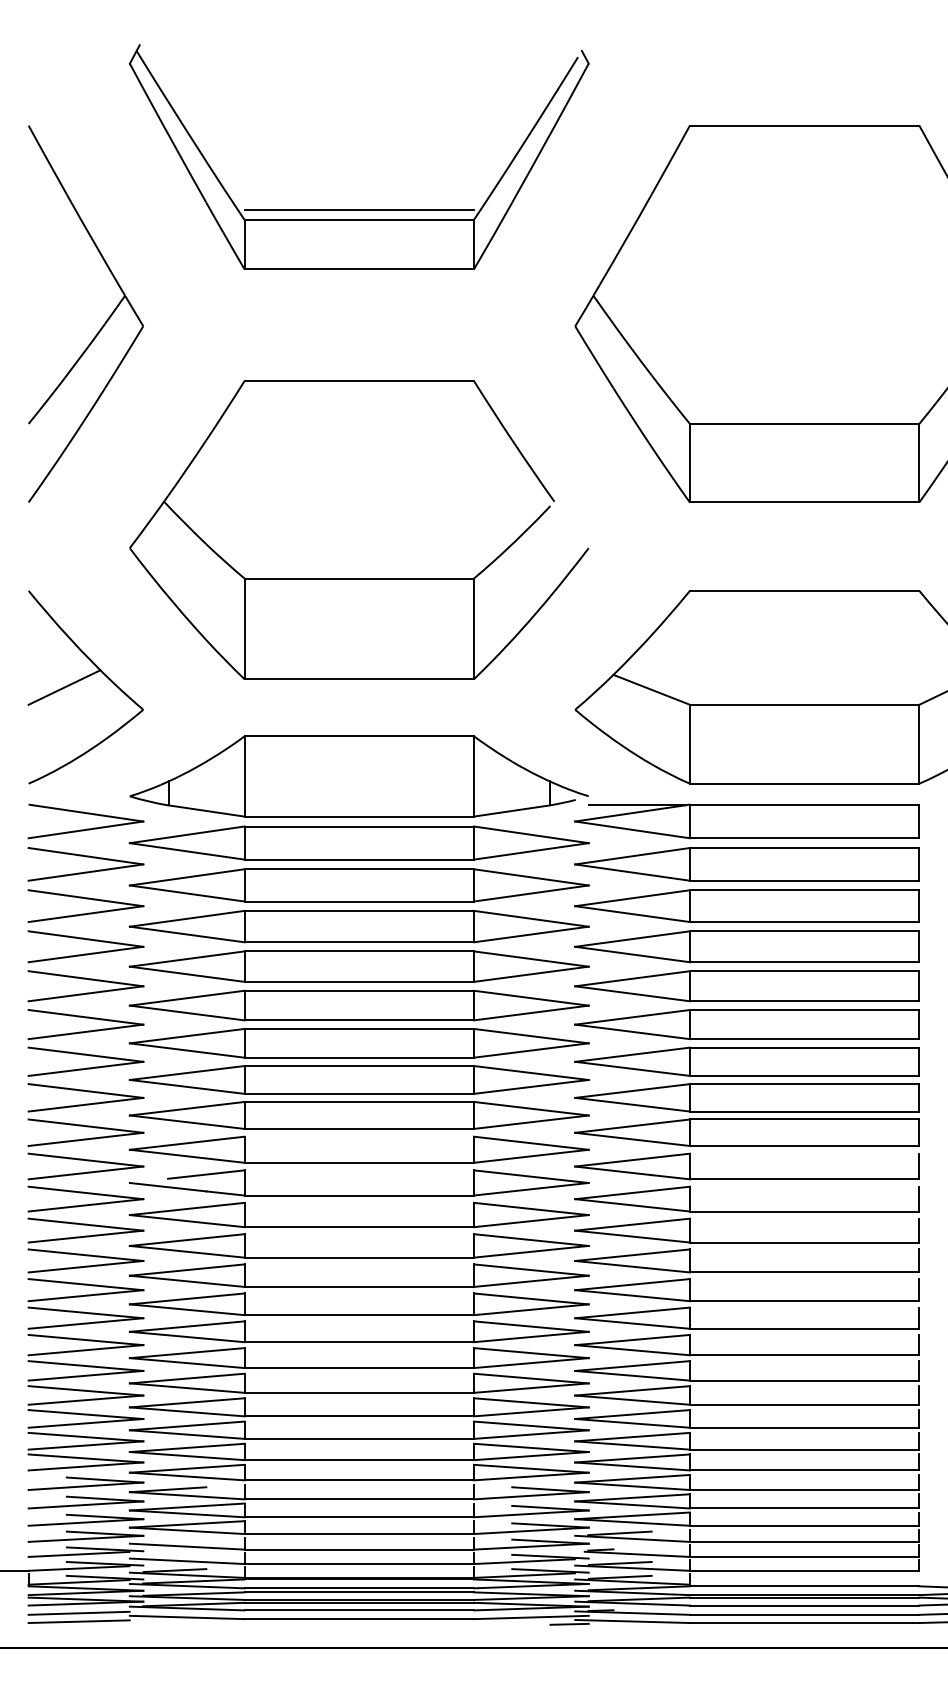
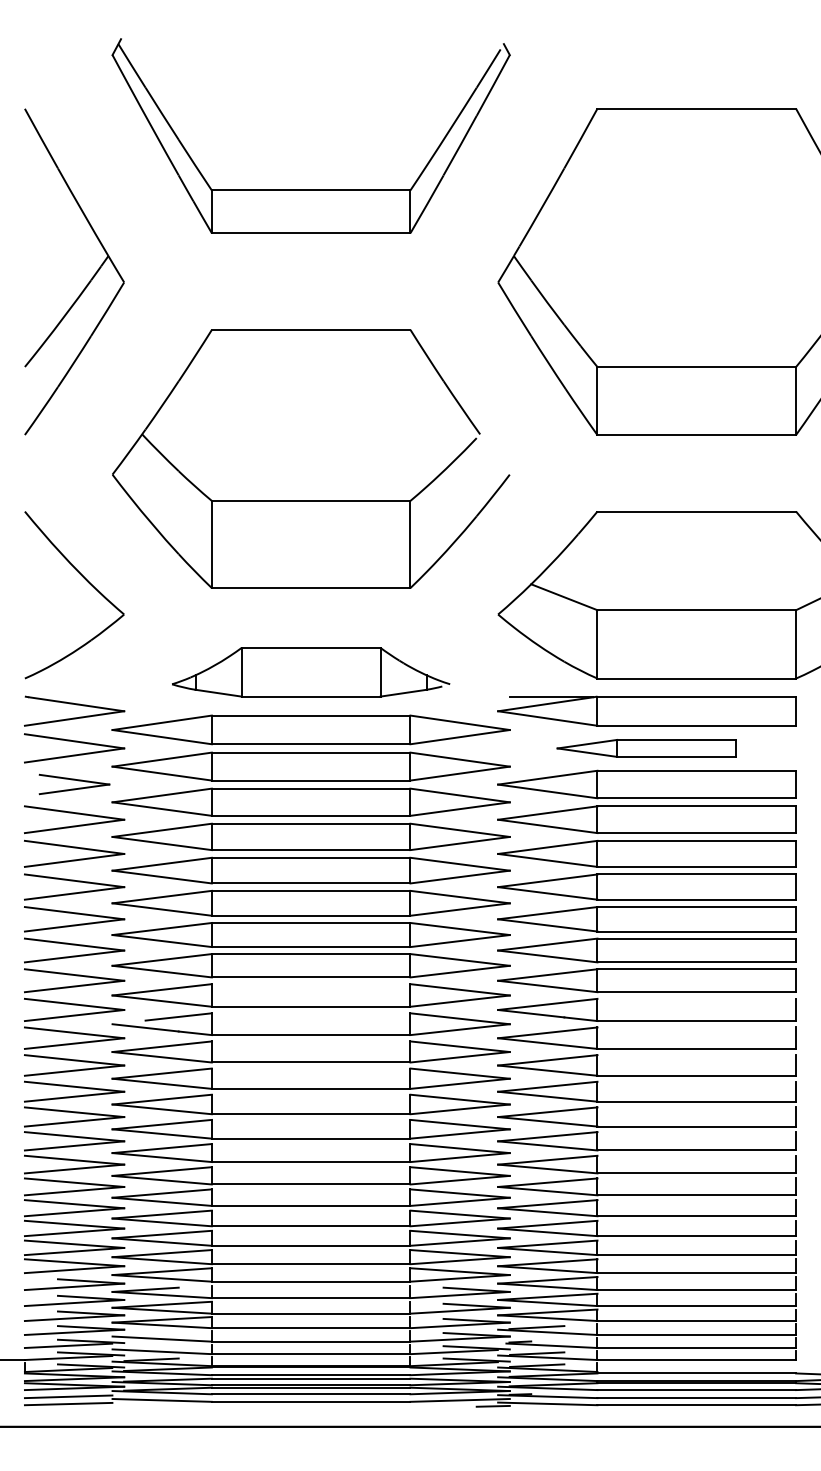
line: (358, 209) -> (310, 181), removed
line: (64, 687) -> (55, 595), removed
part: (358, 776) -> (310, 672), size x0.7
part: (746, 864) -> (646, 748), size x0.6
part: (85, 905) -> (74, 783), size x0.7

